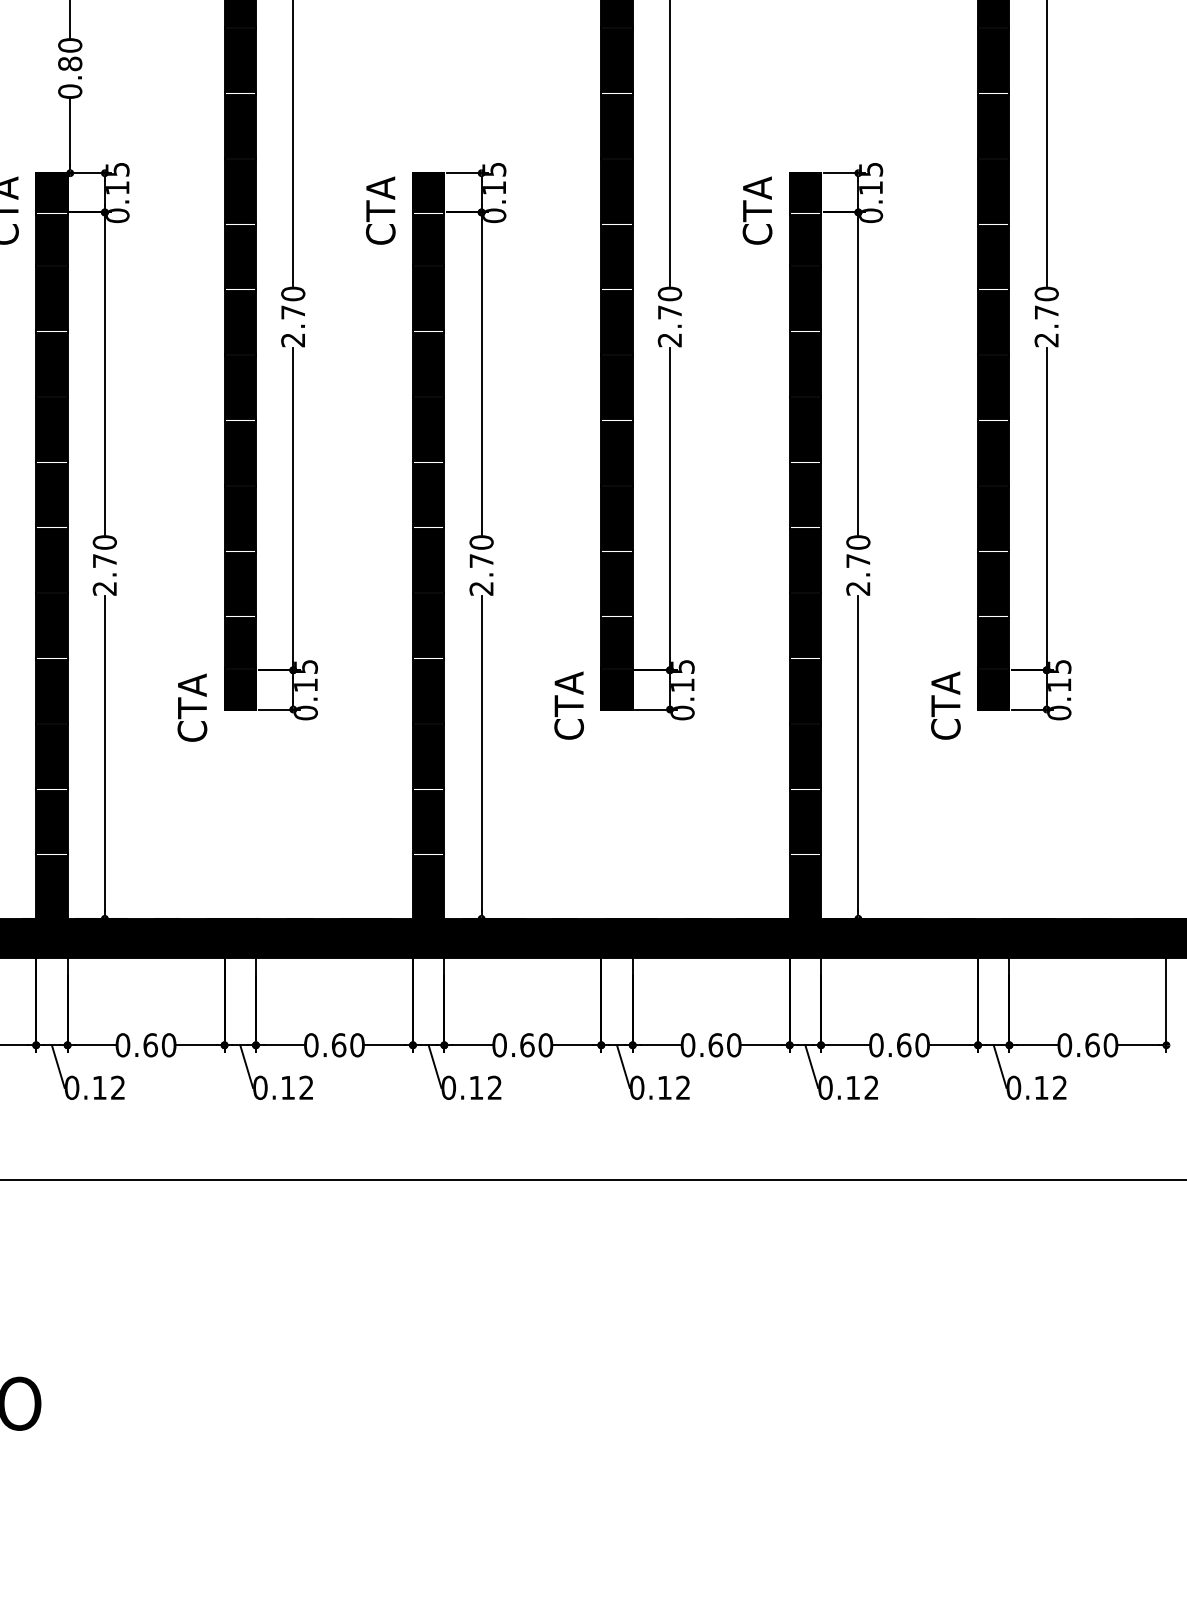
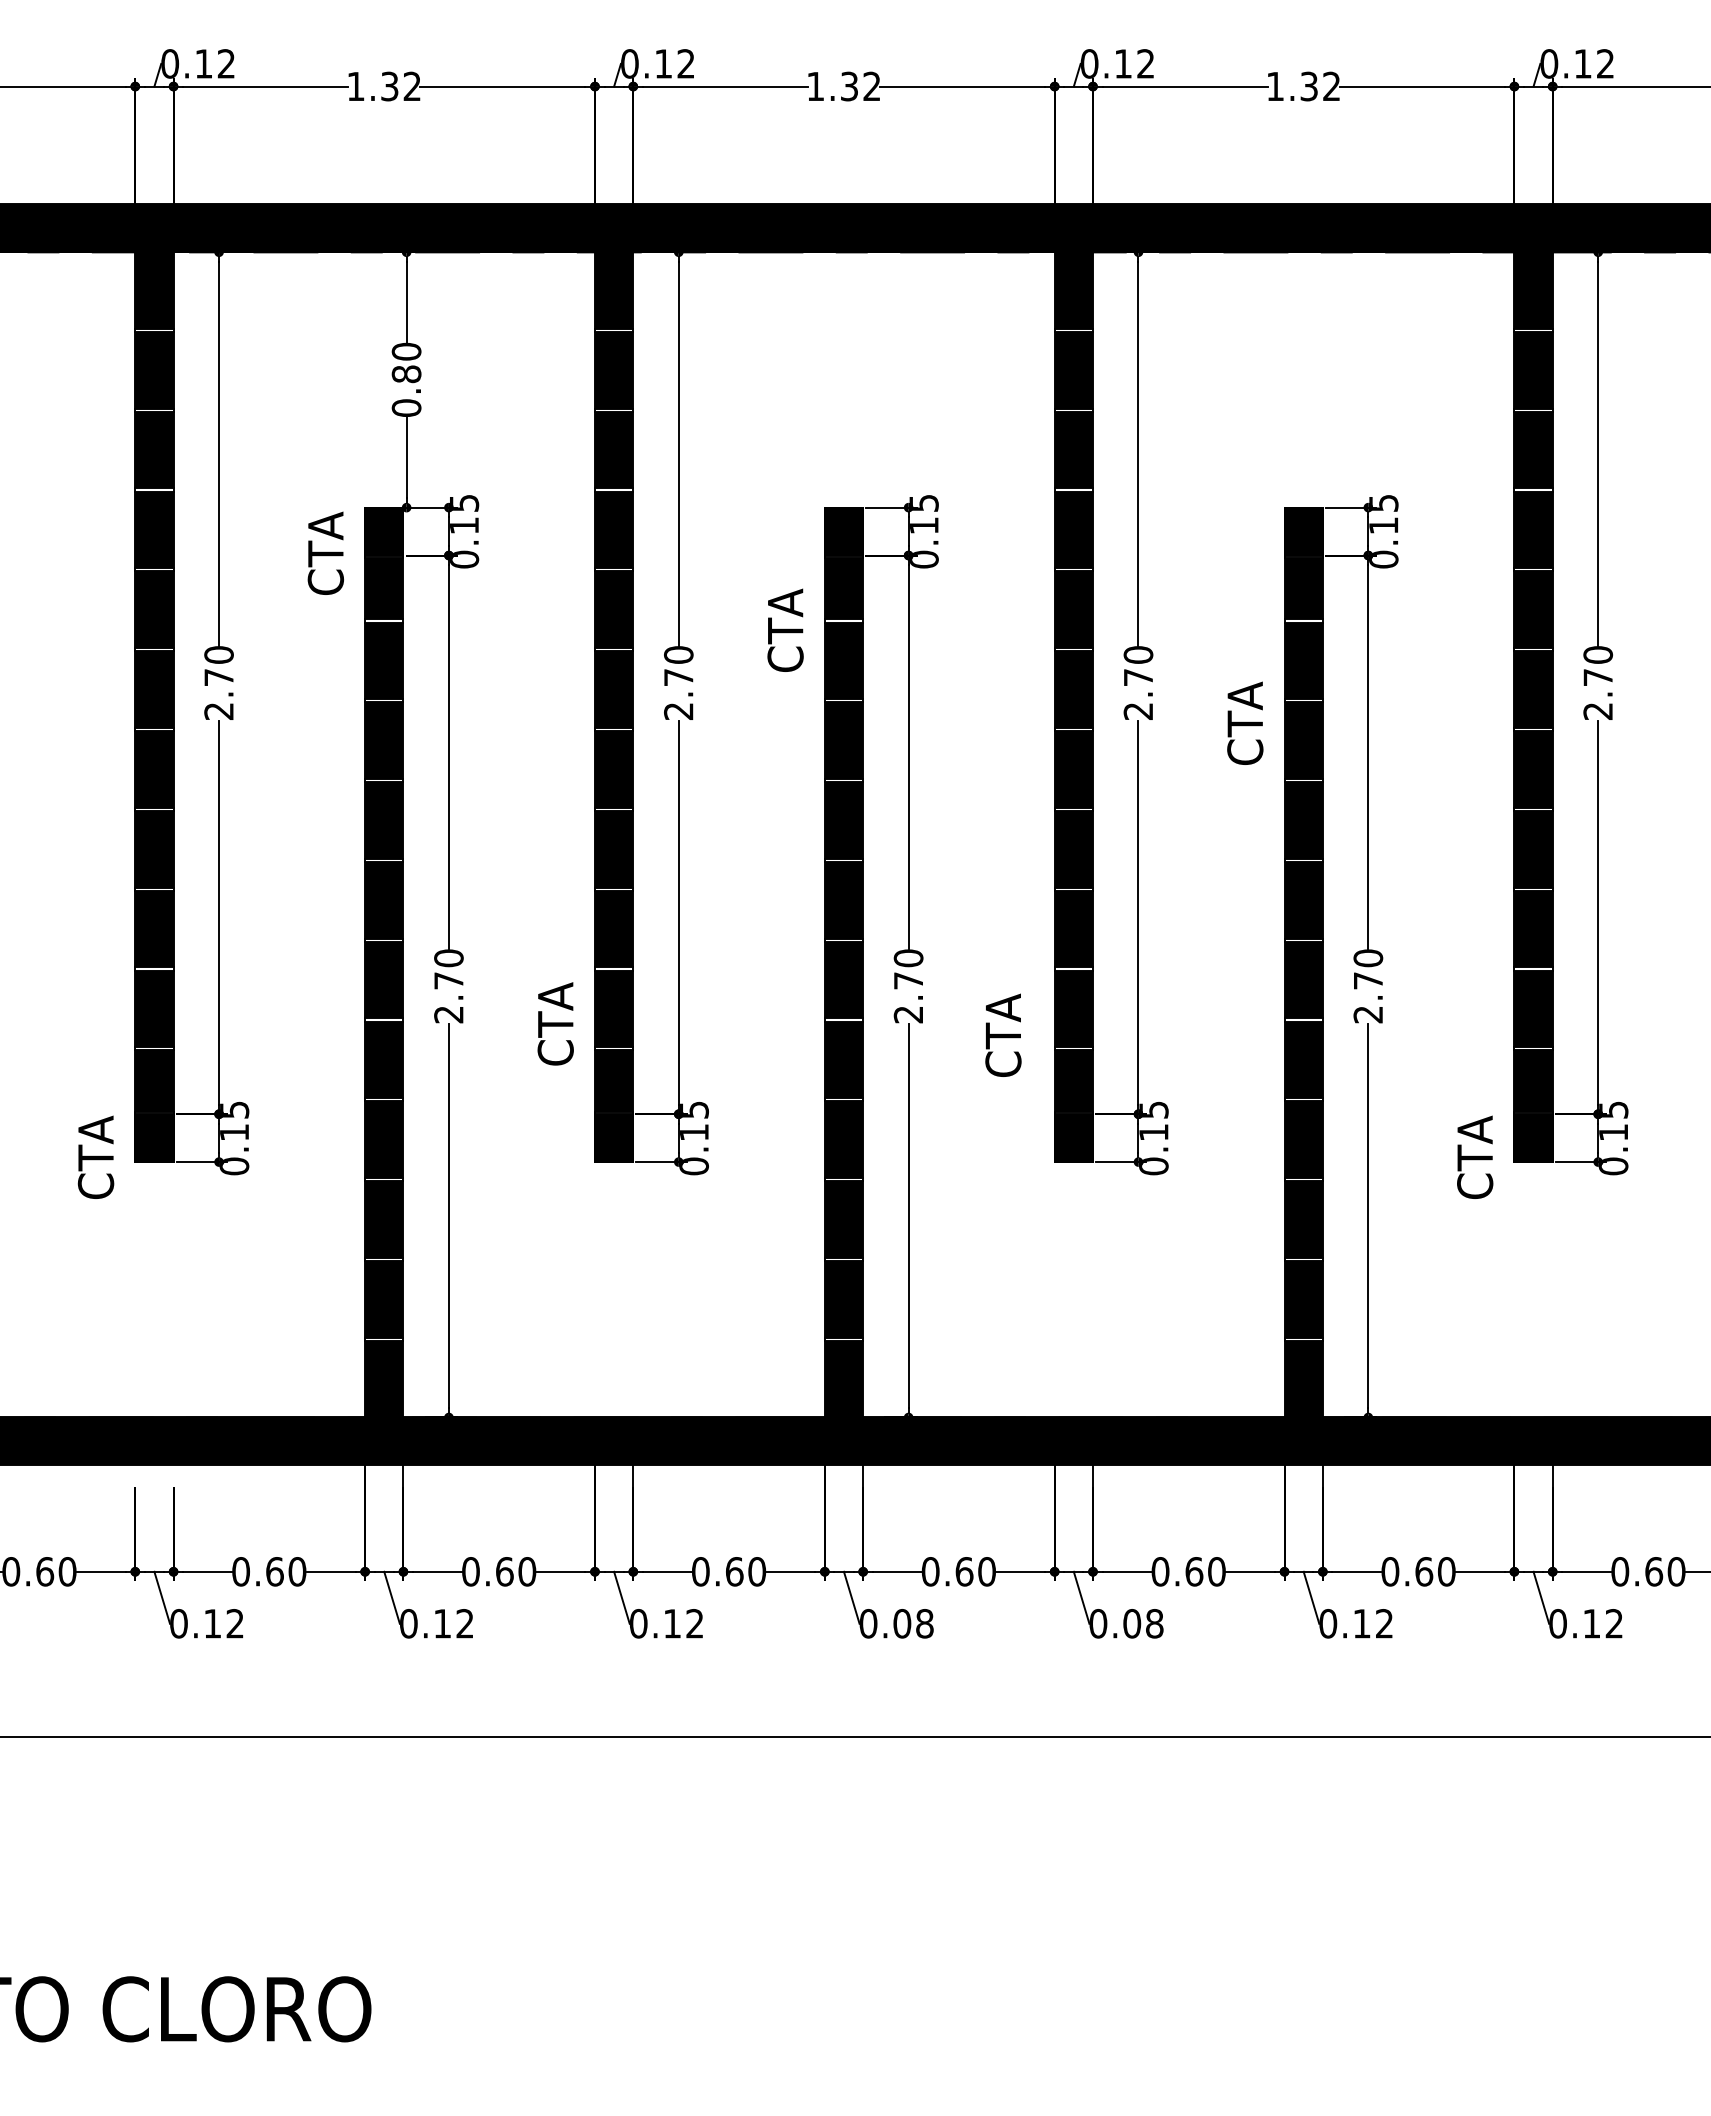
text: (380, 209) -> (785, 629), moved
text: (757, 209) -> (1245, 722), moved
text: (569, 704) -> (1003, 1034), moved
text: (192, 707) -> (555, 1023), moved
text: (485, 1087) -> (913, 1623), 0.12 -> 0.08
text: (674, 1087) -> (1143, 1623), 0.12 -> 0.08

